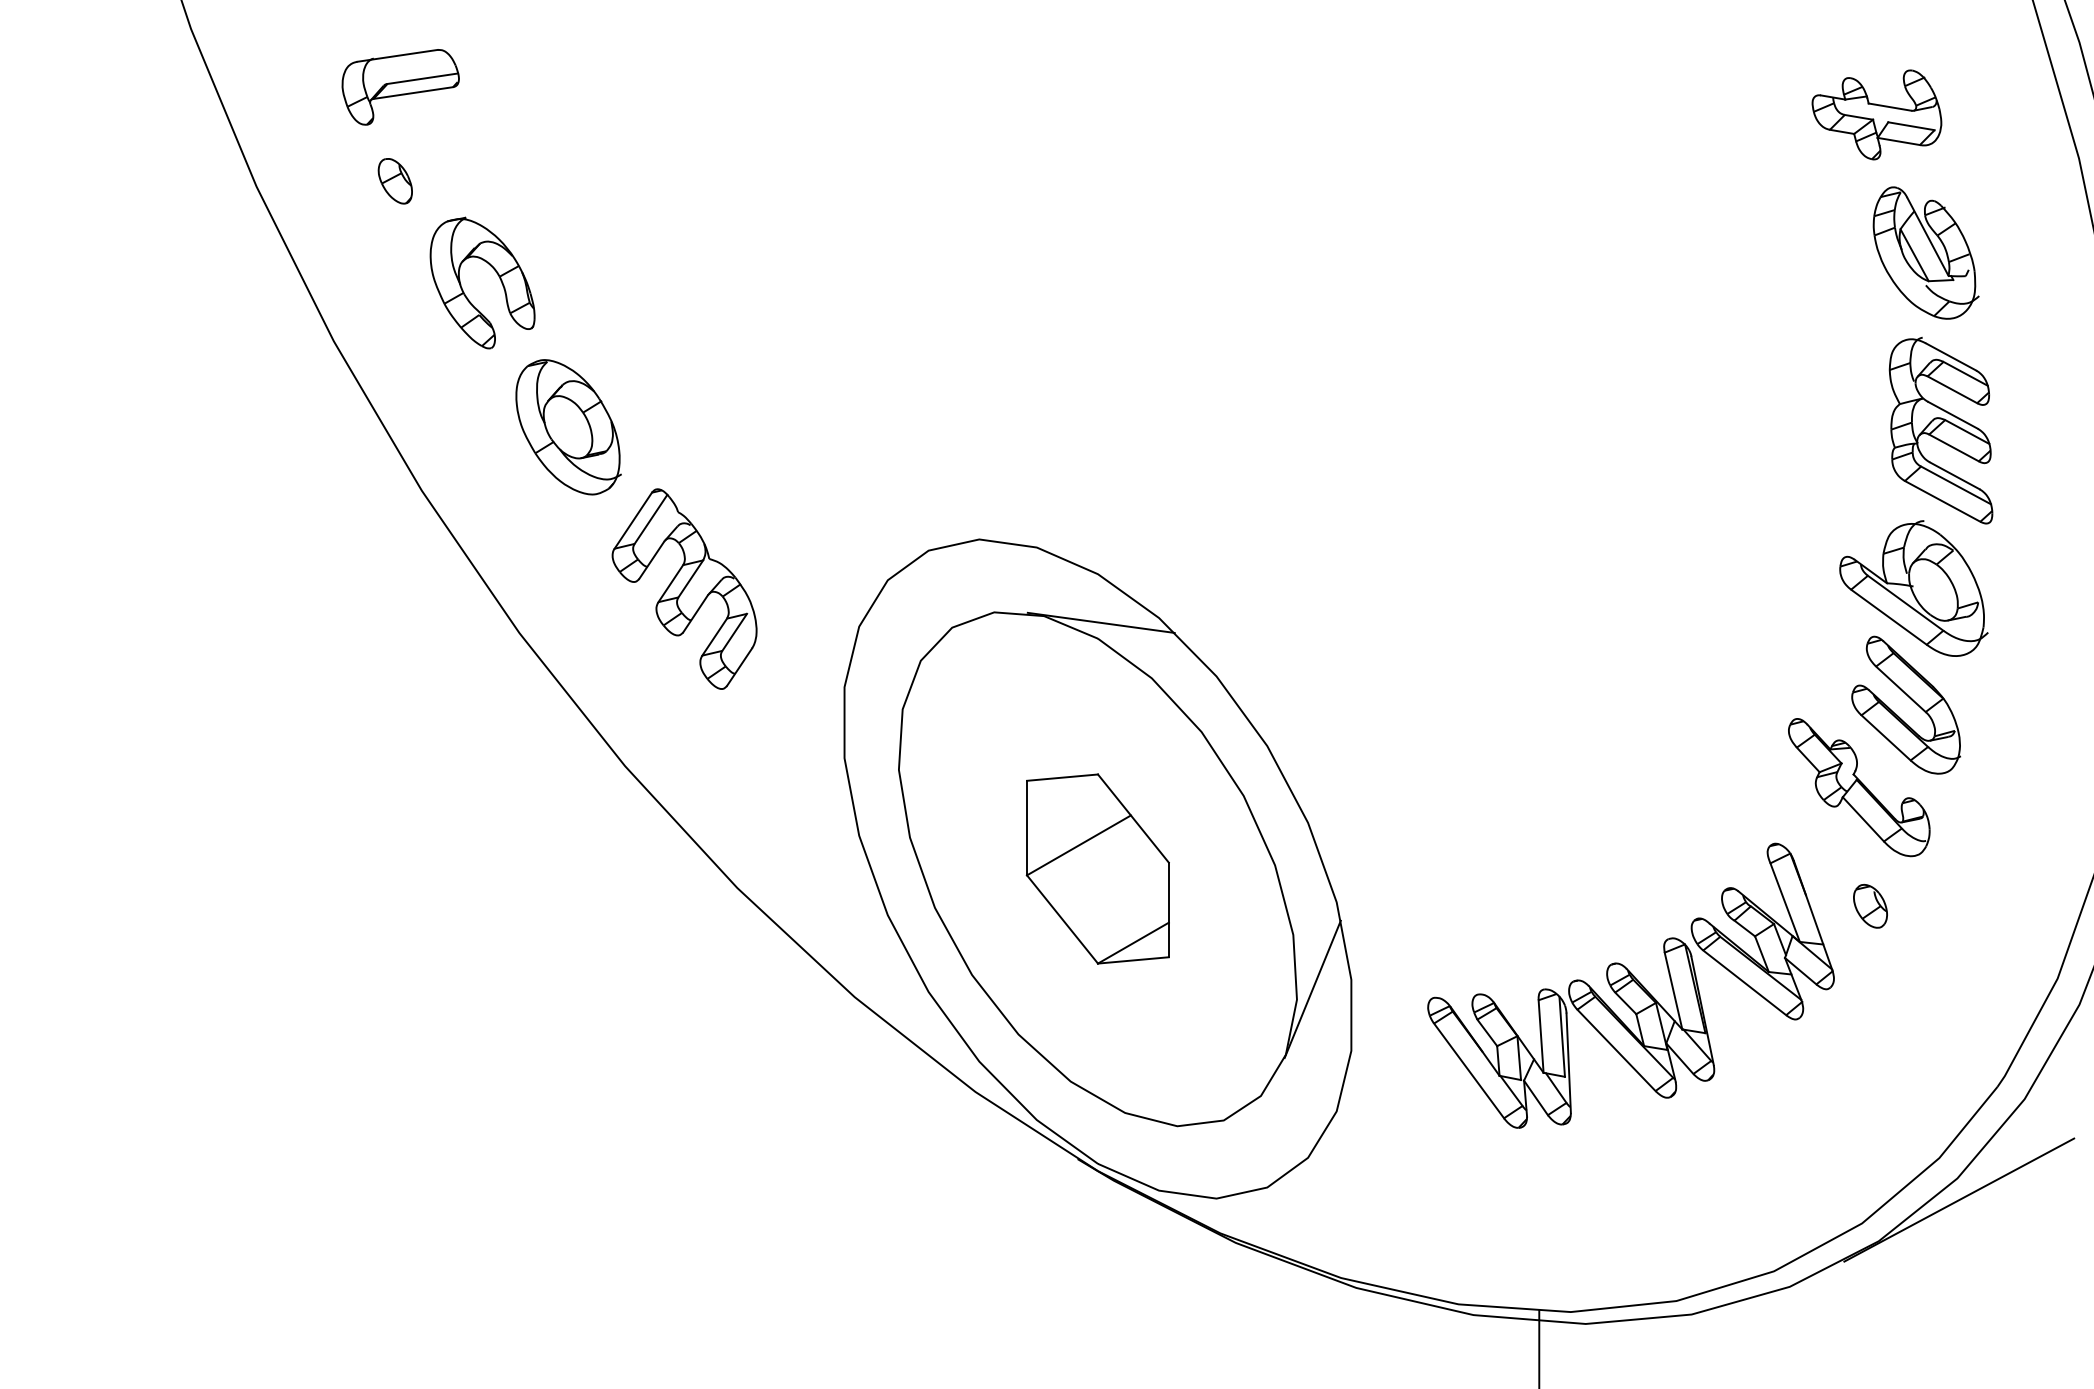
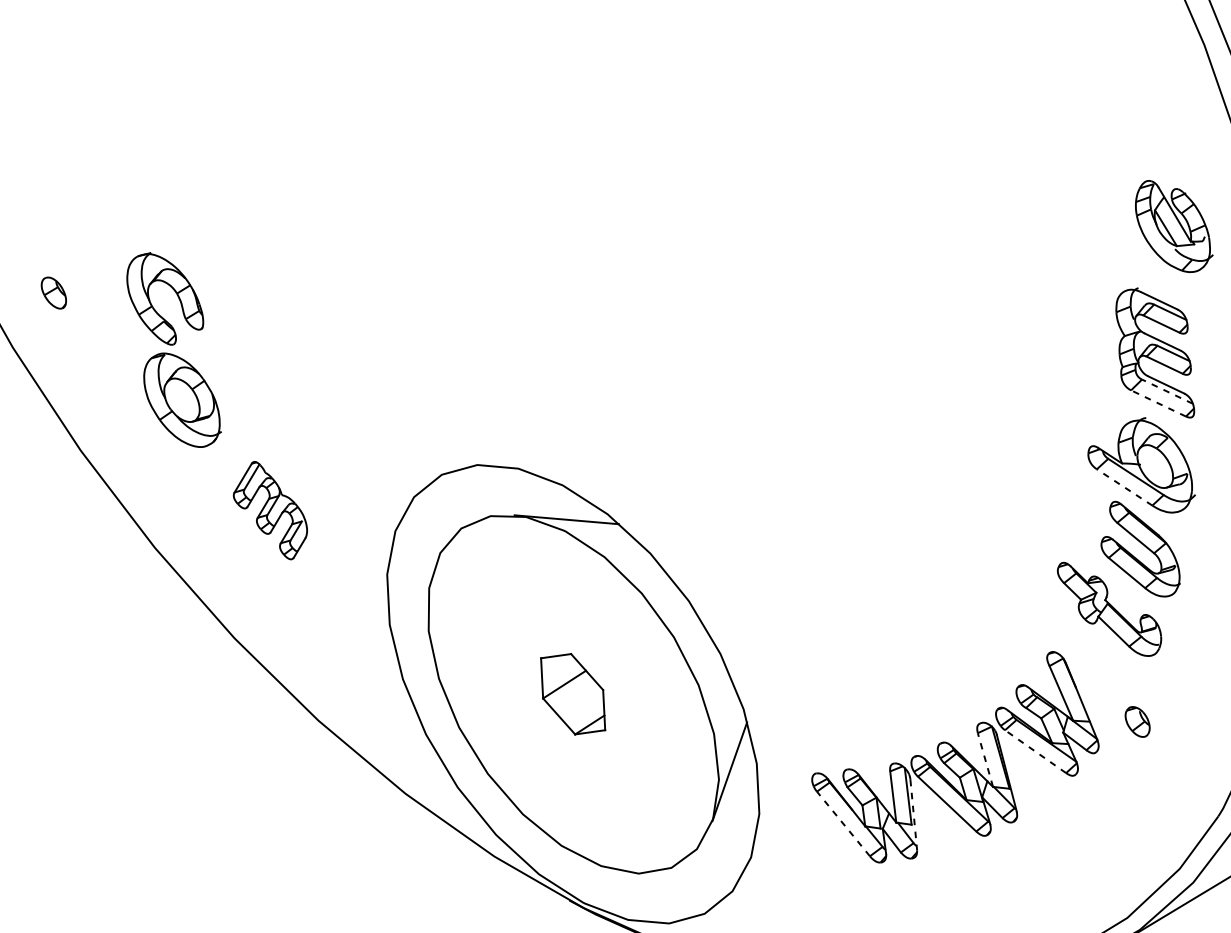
part: (400, 87) -> (51, 165), removed
part: (1876, 114) -> (1097, 131), removed
part: (394, 181) -> (53, 293), moved
part: (1925, 252) -> (1173, 225), moved
part: (497, 275) -> (175, 292), moved
line: (1956, 485) -> (1167, 391), solid -> dashed
line: (1942, 501) -> (1158, 403), solid -> dashed
part: (684, 588) -> (270, 510), size x0.7
line: (1888, 617) -> (1124, 487), solid -> dashed
part: (1097, 868) -> (572, 693), size x0.6
part: (1870, 905) -> (1137, 721), moved
line: (1744, 982) -> (1035, 751), solid -> dashed
line: (1673, 990) -> (985, 759), solid -> dashed
line: (1568, 1063) -> (913, 815), solid -> dashed
line: (1469, 1070) -> (843, 823), solid -> dashed

